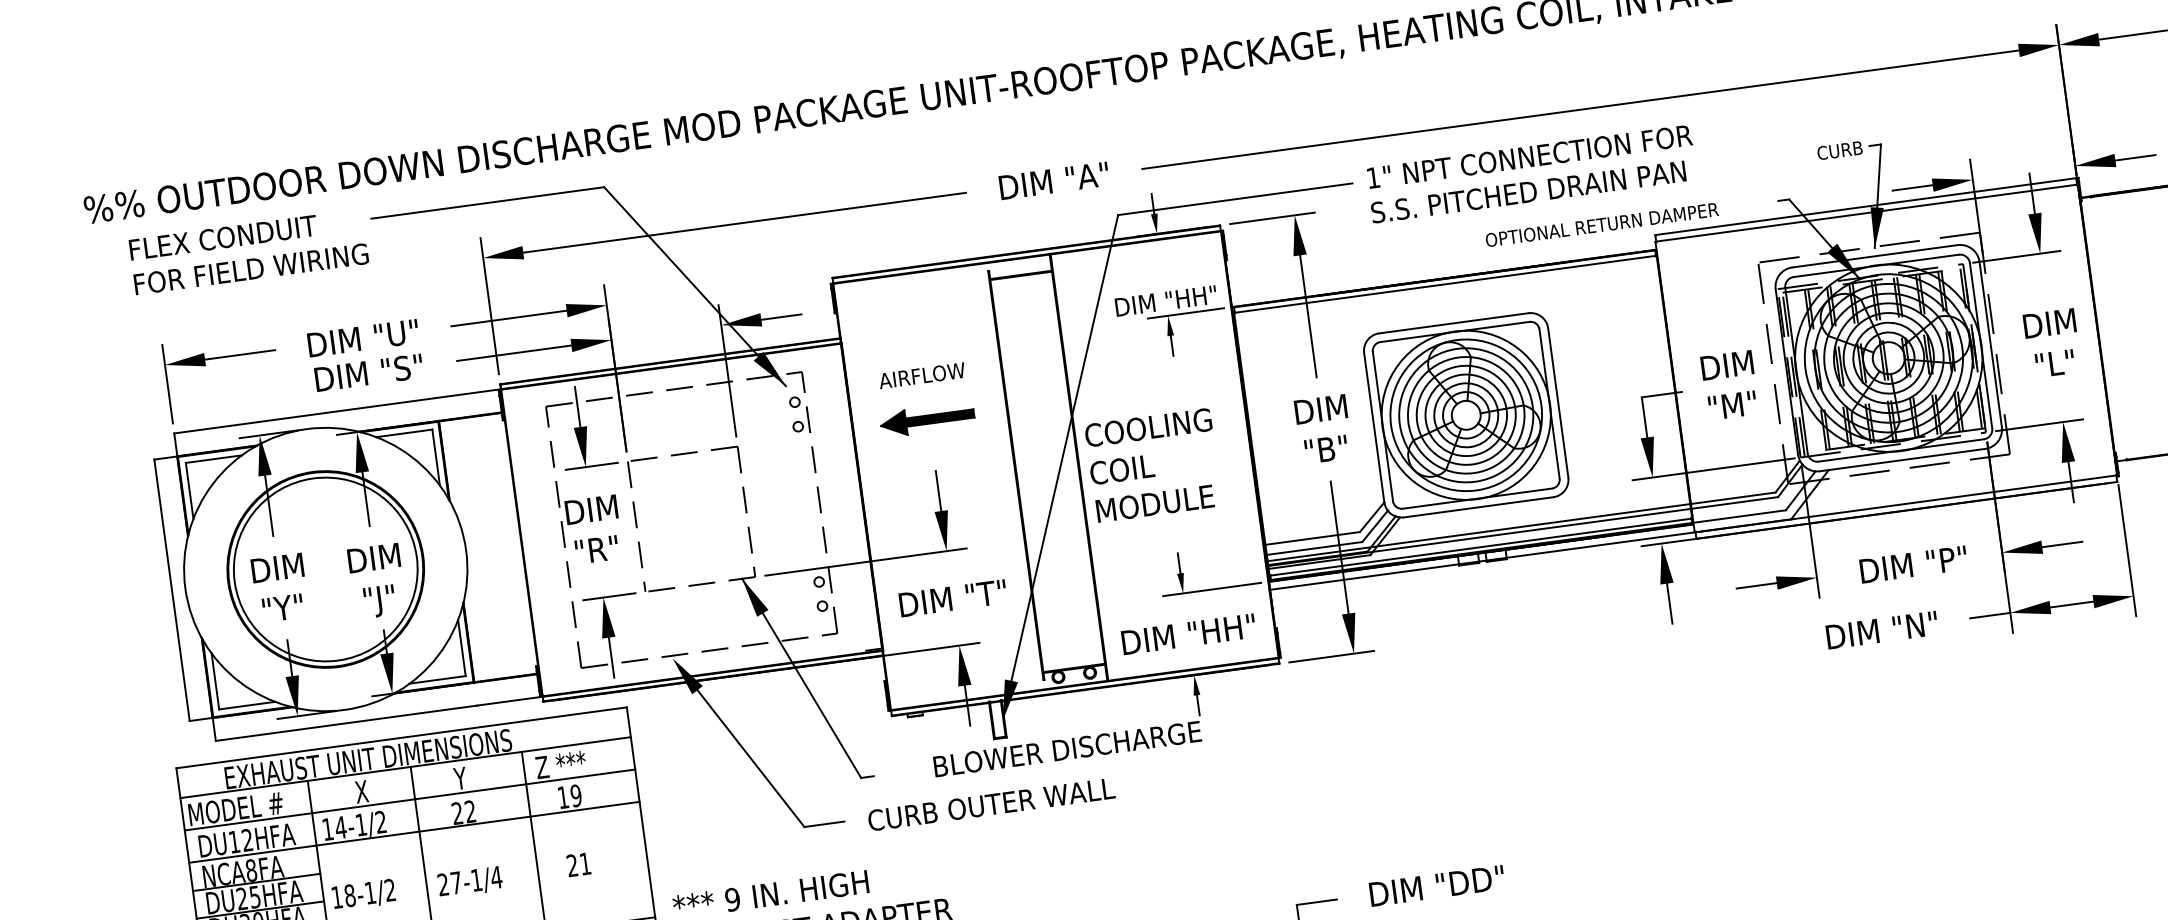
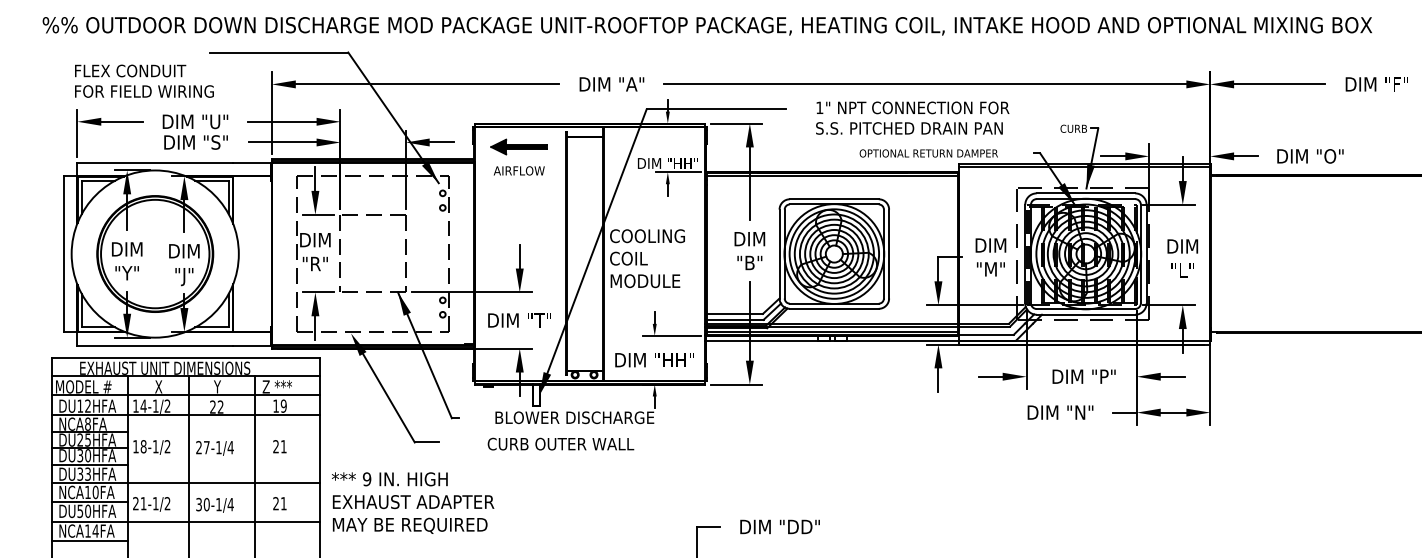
text: (1531, 172) -> (912, 117), moved
text: (248, 250) -> (144, 80), moved
text: (920, 375) -> (518, 170), moved
part: (926, 418) -> (518, 146), moved
text: (990, 803) -> (560, 443), moved

